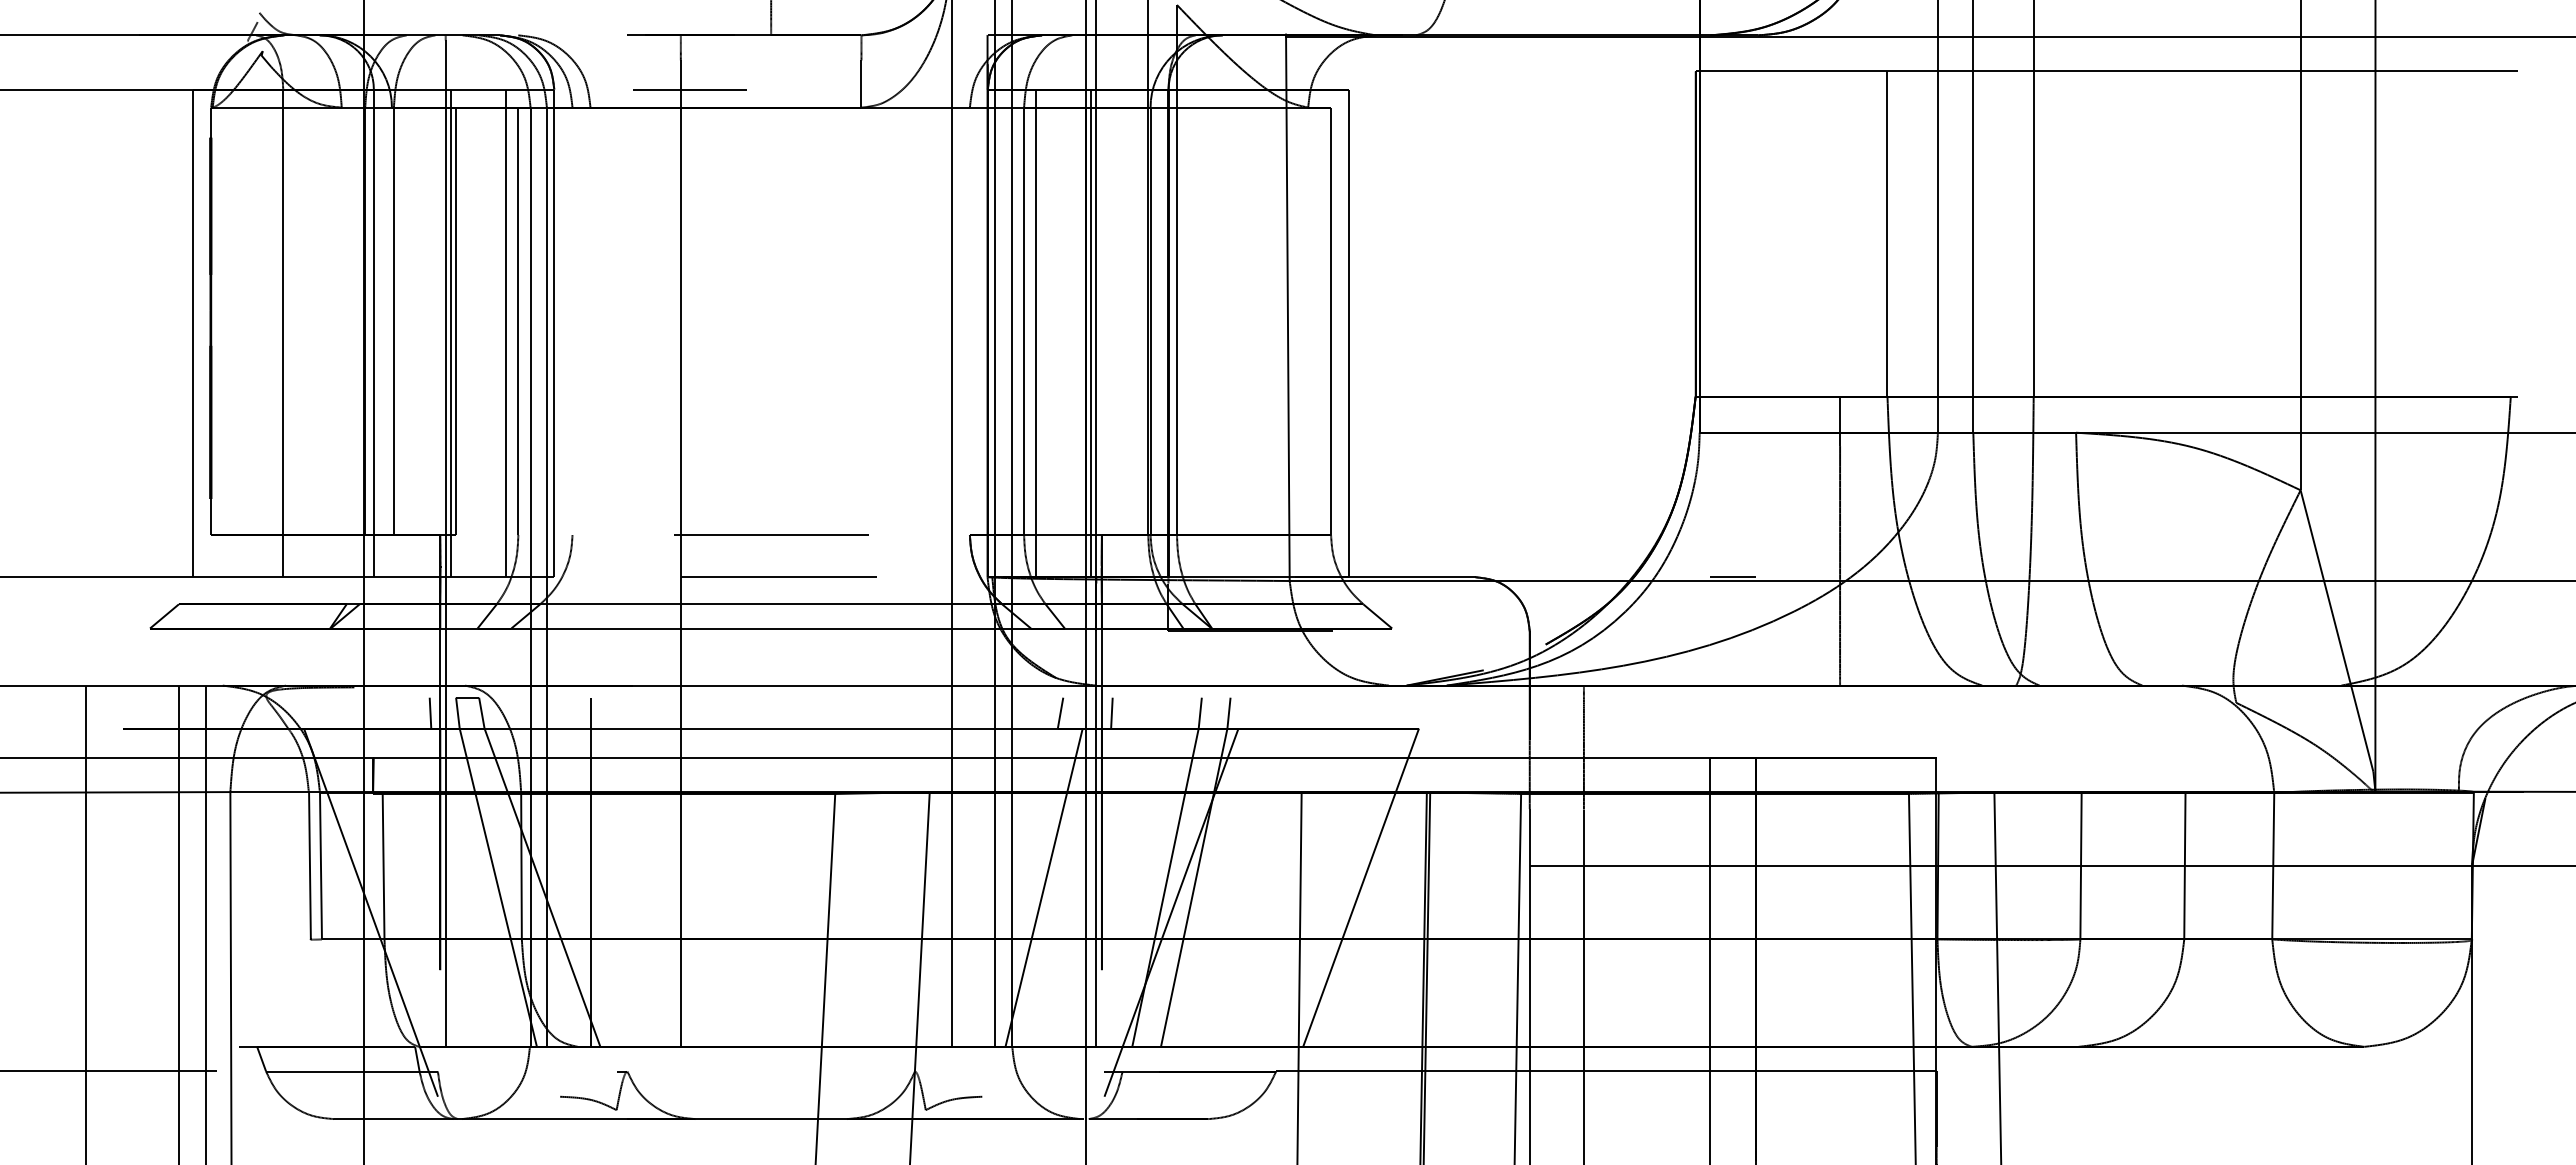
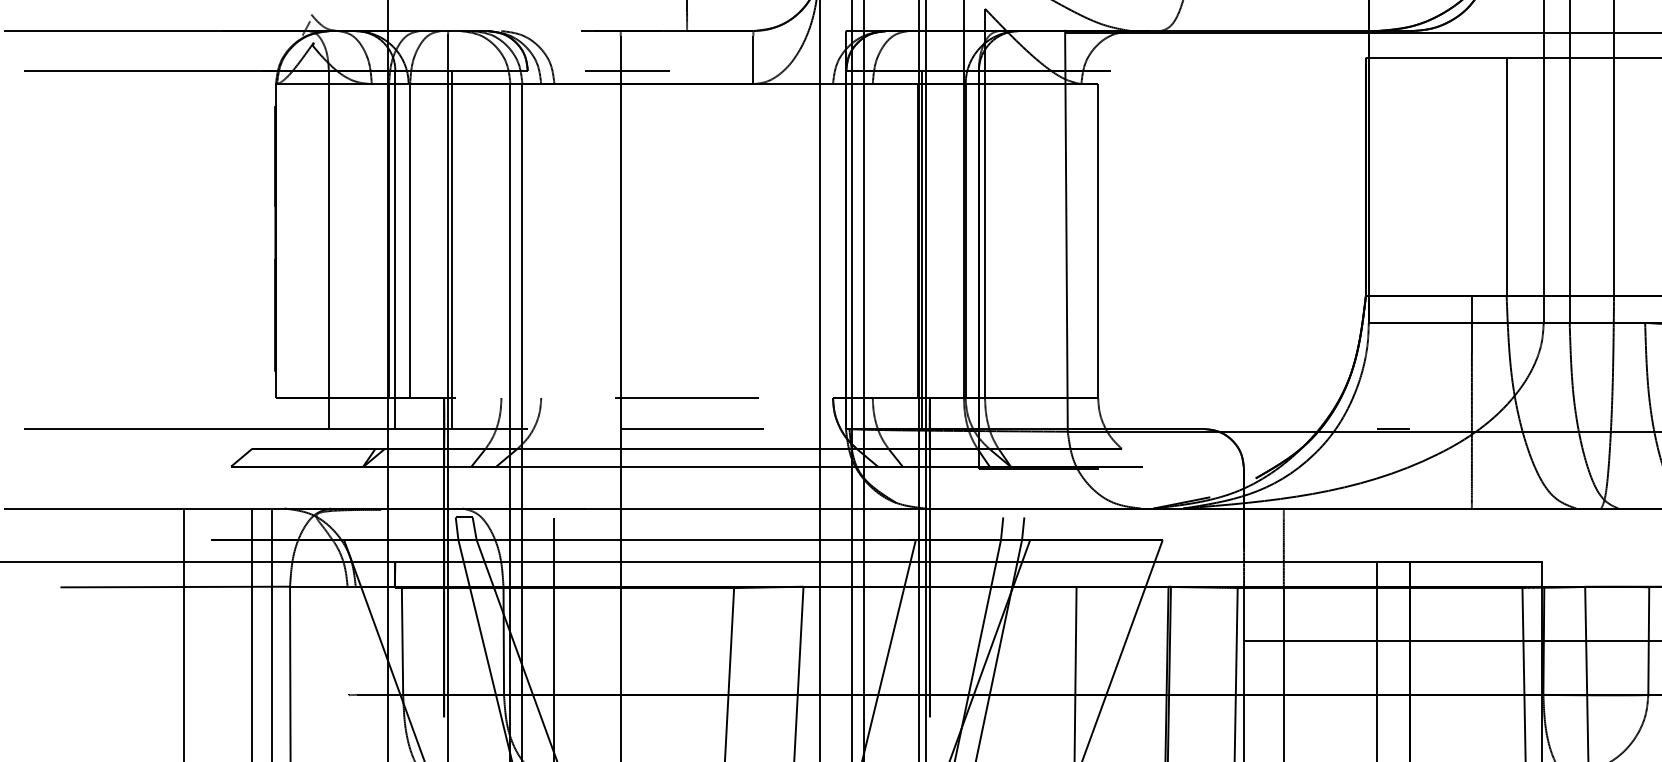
line: (456, 321) -> (456, 241), removed
line: (518, 321) -> (501, 241), removed
line: (1024, 321) -> (873, 241), removed
line: (193, 333) -> (262, 250), removed
line: (506, 333) -> (492, 250), removed
line: (554, 333) -> (528, 250), removed
line: (1036, 333) -> (881, 250), removed
line: (1349, 333) -> (1111, 250), removed
line: (1377, 616) -> (1132, 457), removed
line: (430, 712) -> (436, 528), removed
line: (1060, 712) -> (899, 528), removed
line: (1111, 712) -> (936, 528), removed
line: (309, 865) -> (348, 640), removed
line: (320, 866) -> (356, 641), removed

